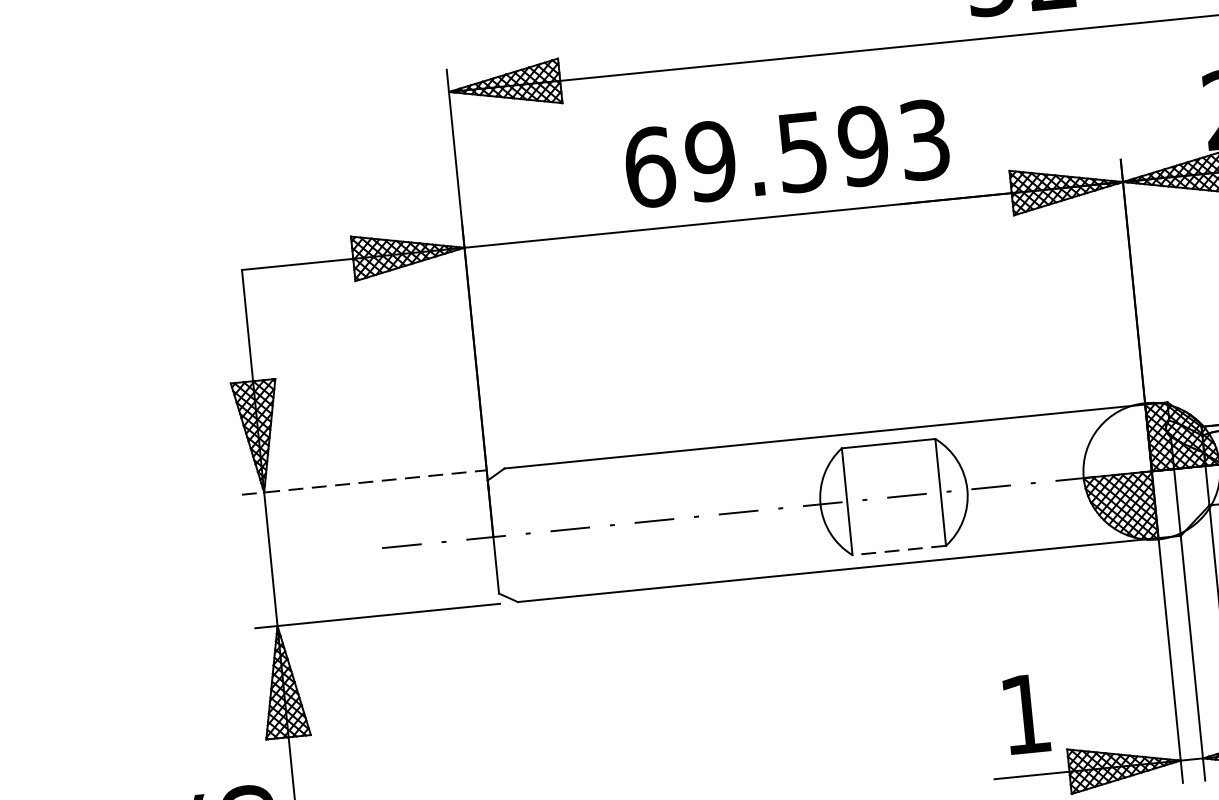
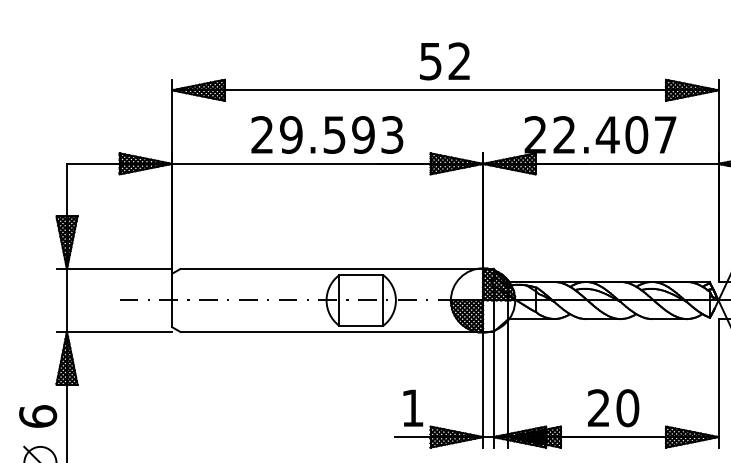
text: (649, 166) -> (262, 134), 69.593 -> 29.593
line: (364, 481) -> (114, 268), dashed -> solid
line: (897, 550) -> (360, 325), dashed -> solid

